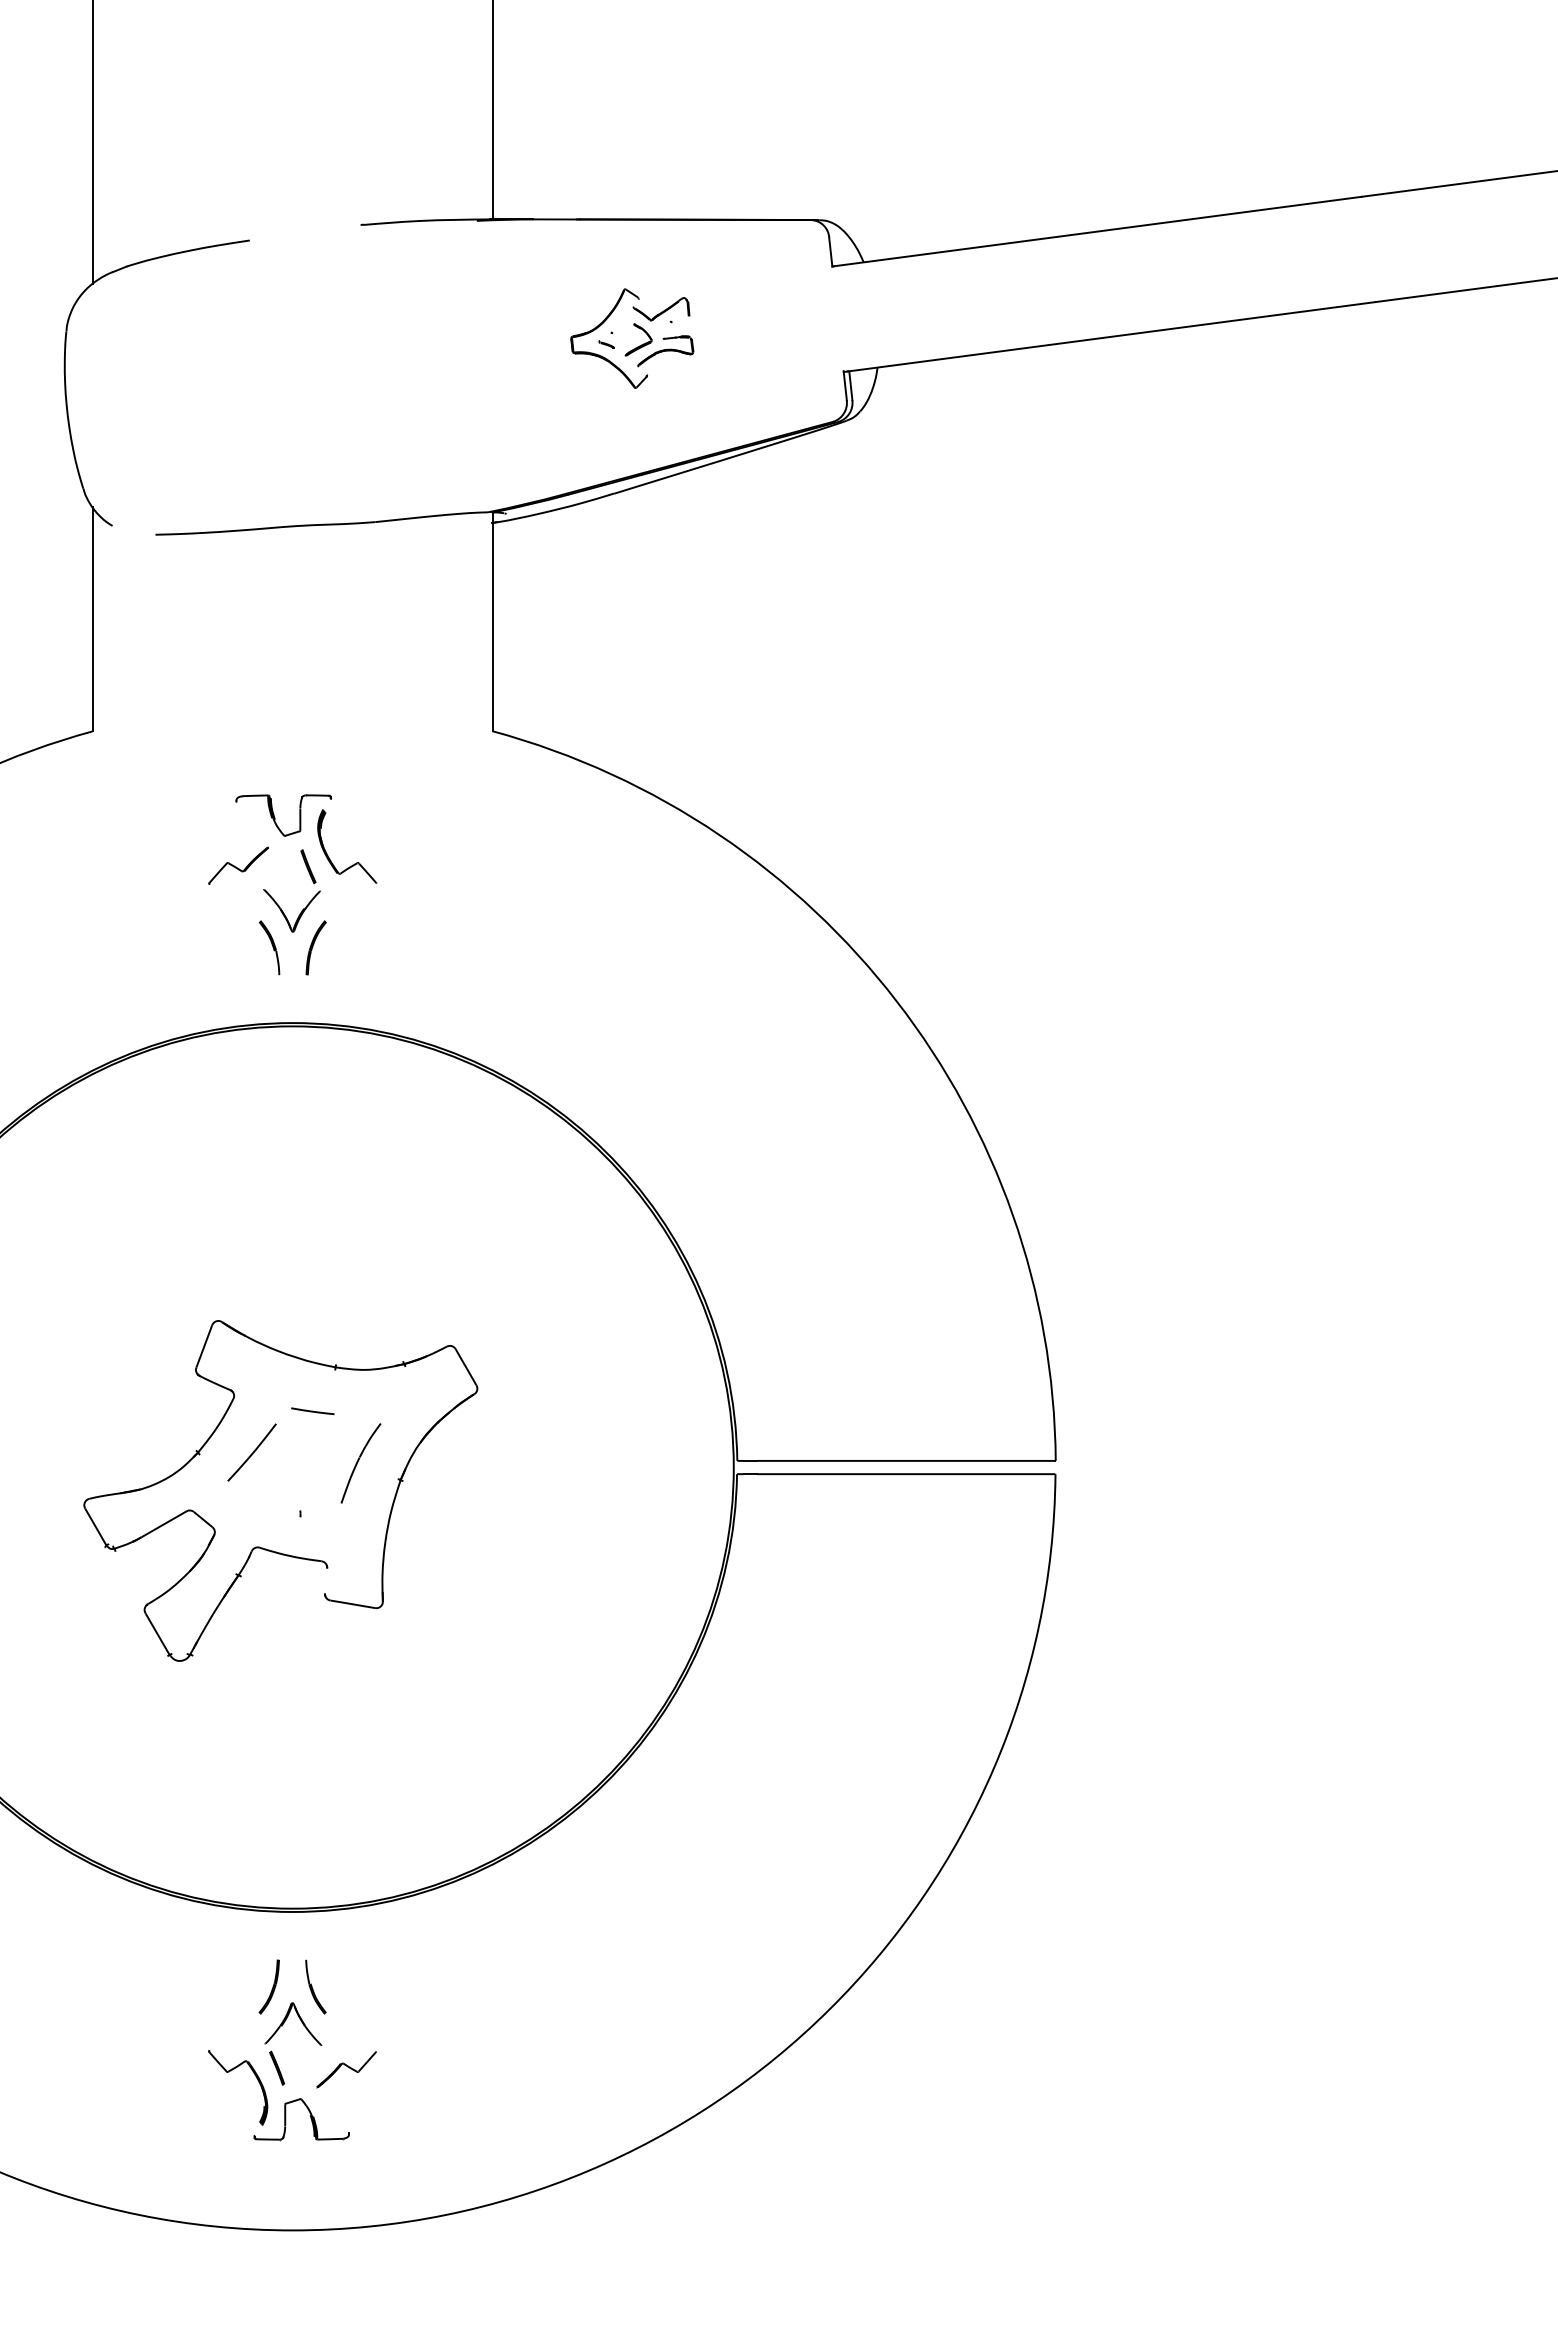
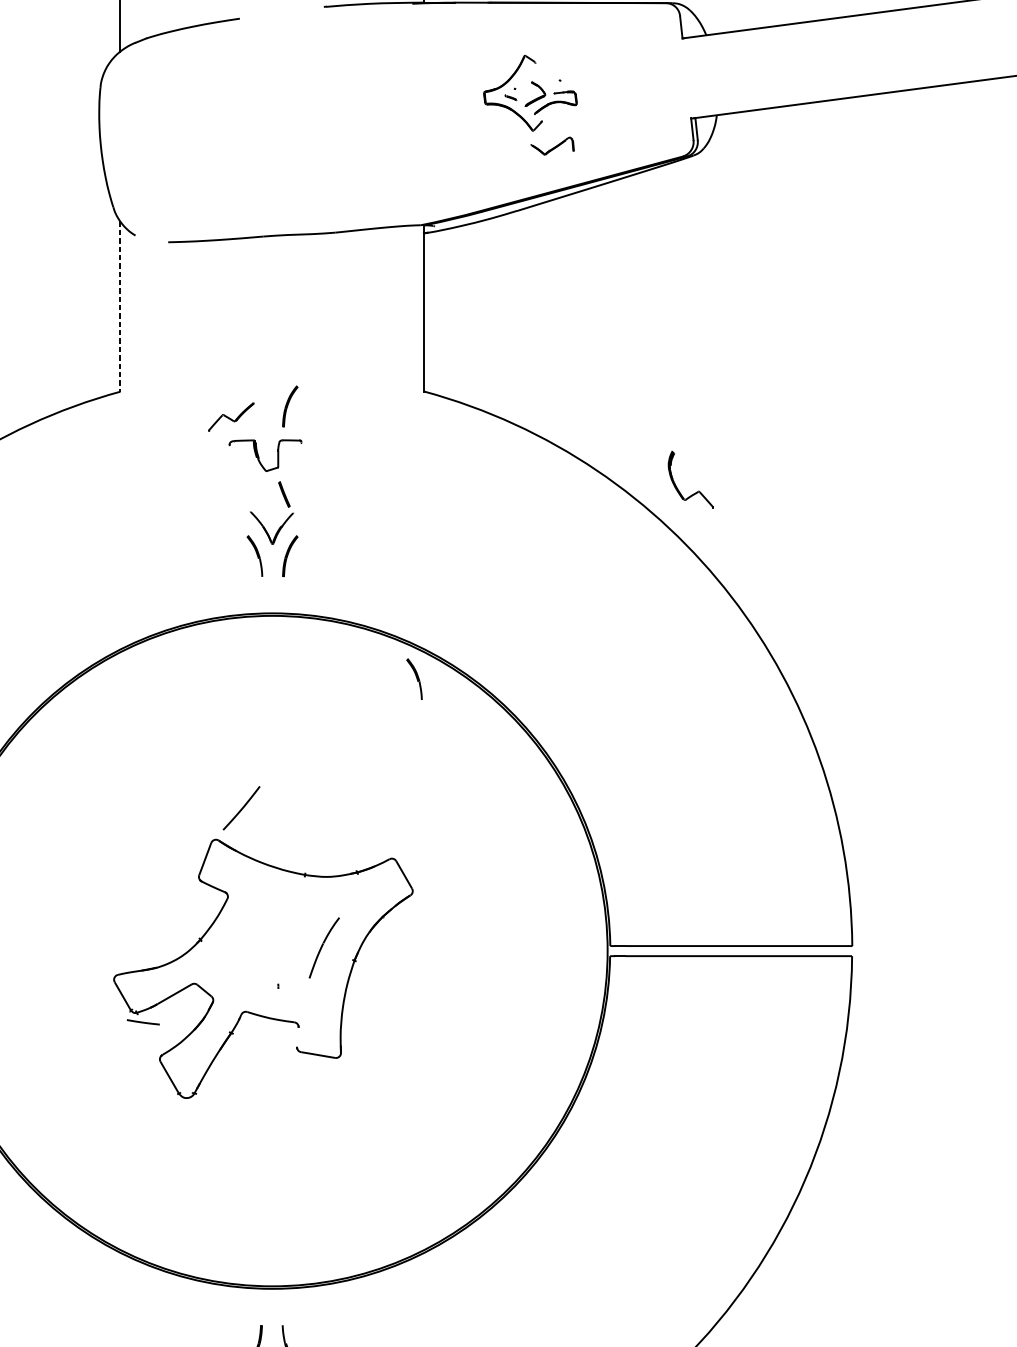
part: (661, 309) -> (552, 146), moved
line: (92, 619) -> (120, 306), solid -> dashed
part: (315, 750) -> (289, 406), added
part: (356, 862) -> (697, 491), moved
part: (238, 865) -> (231, 416), moved
part: (479, 1109) -> (414, 679), added
line: (312, 1411) -> (143, 1022), moved
curve: (252, 1452) -> (241, 808), moved

